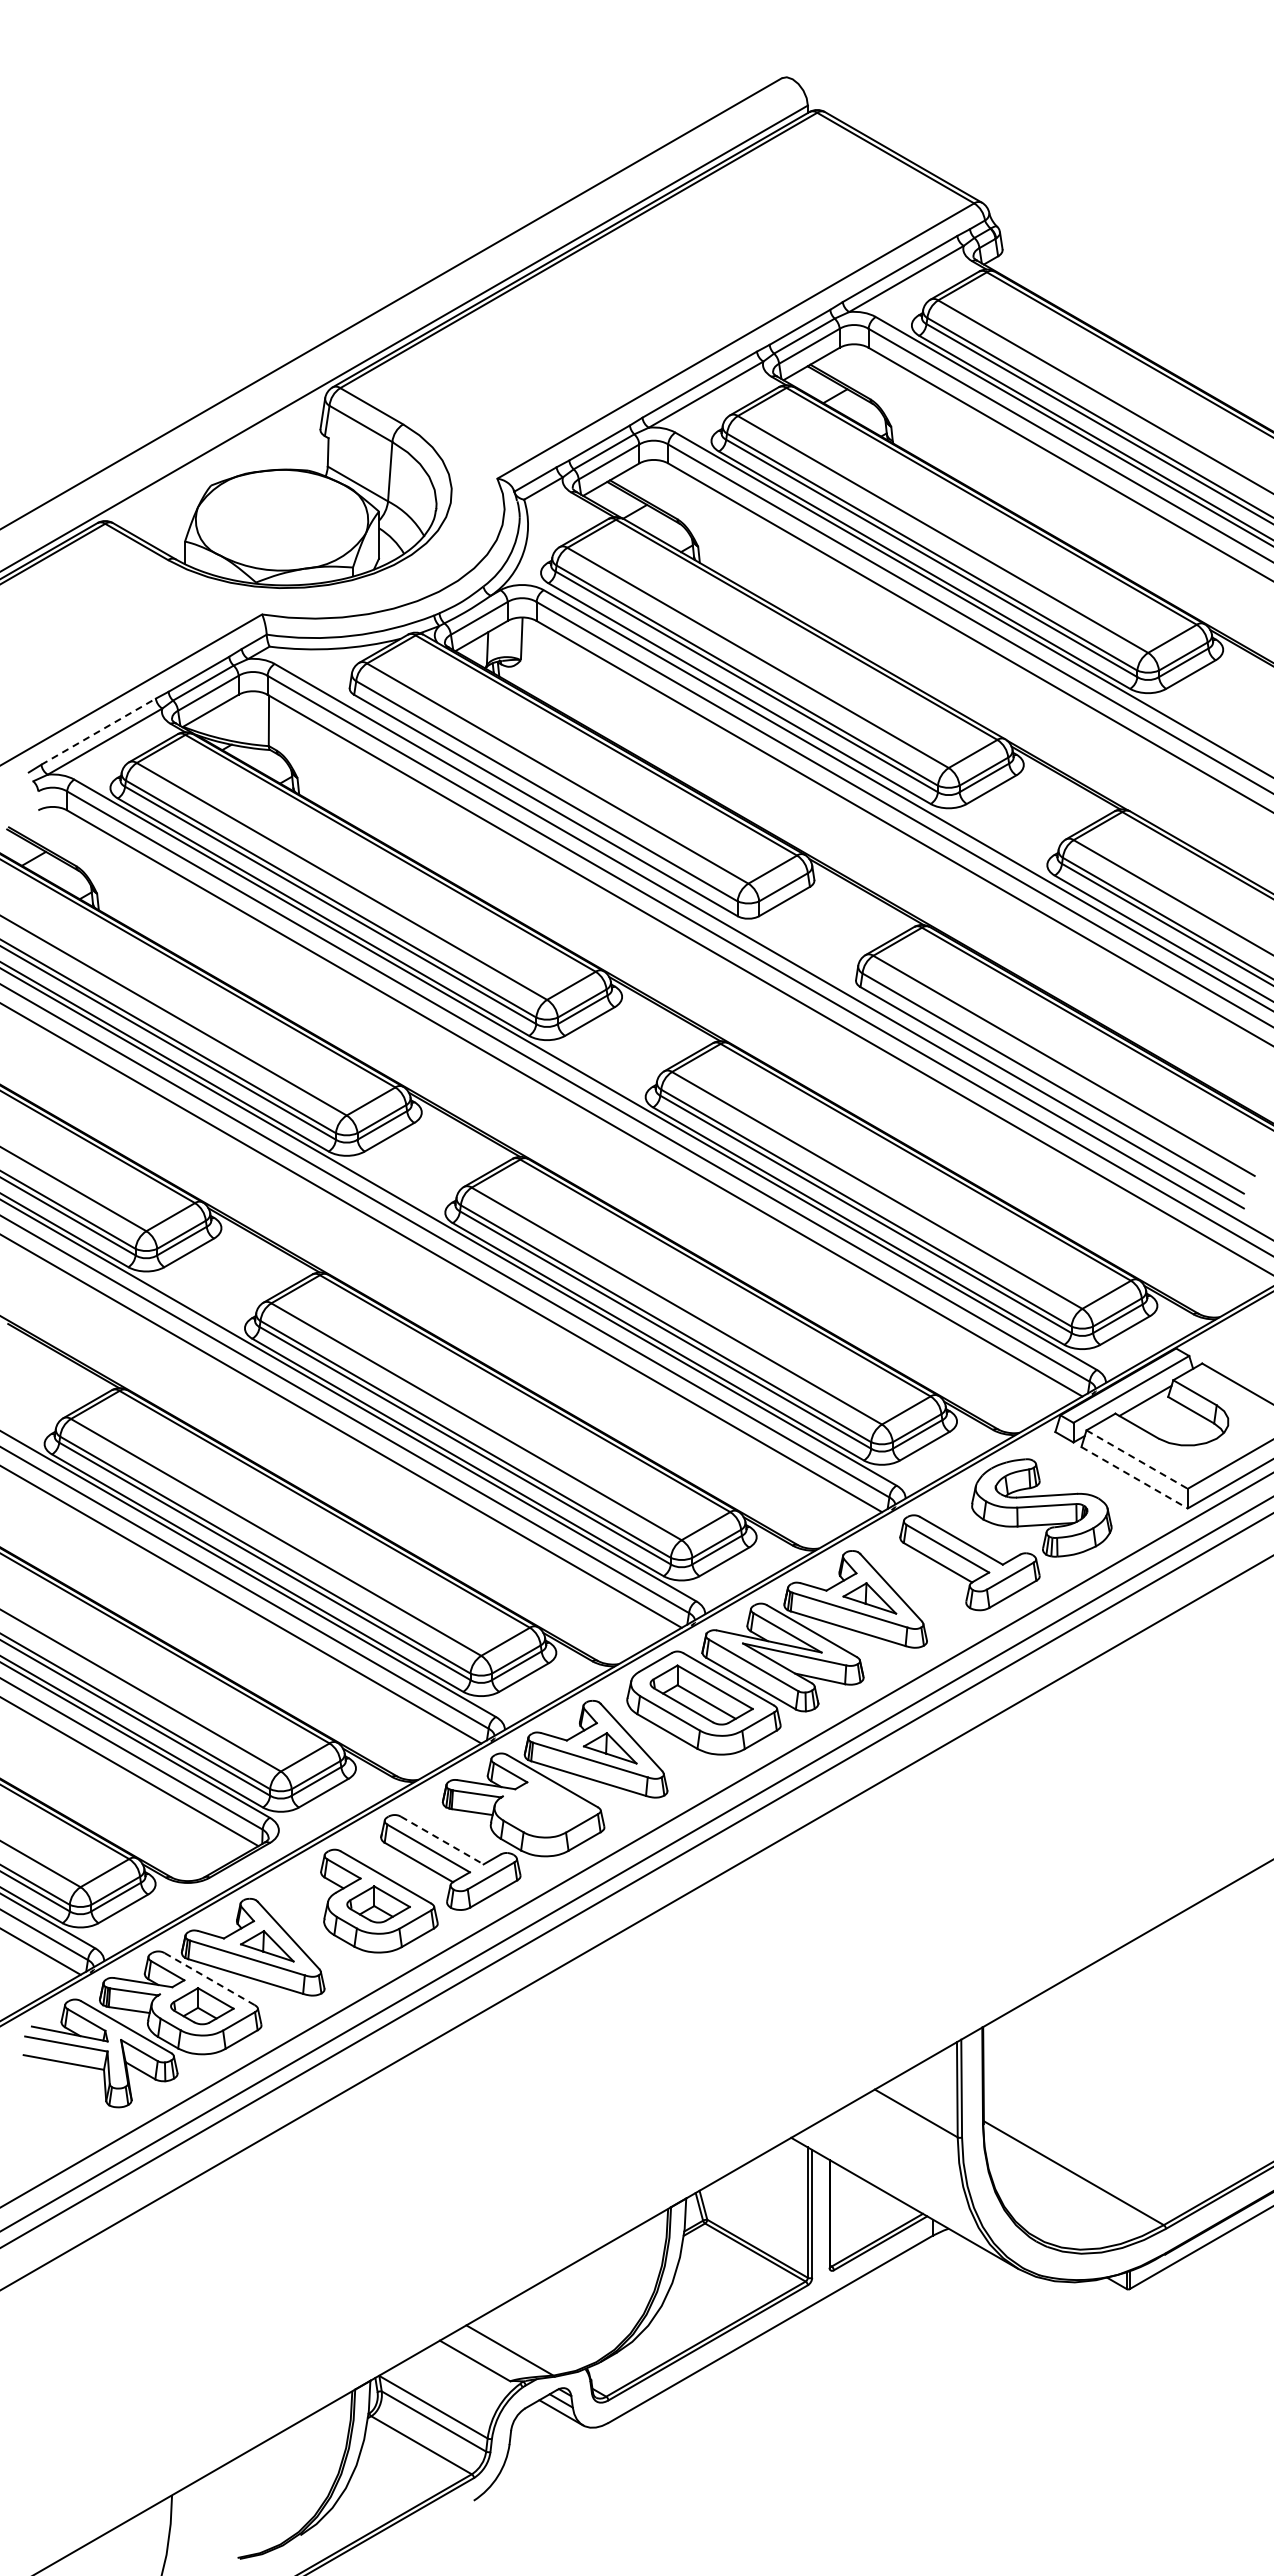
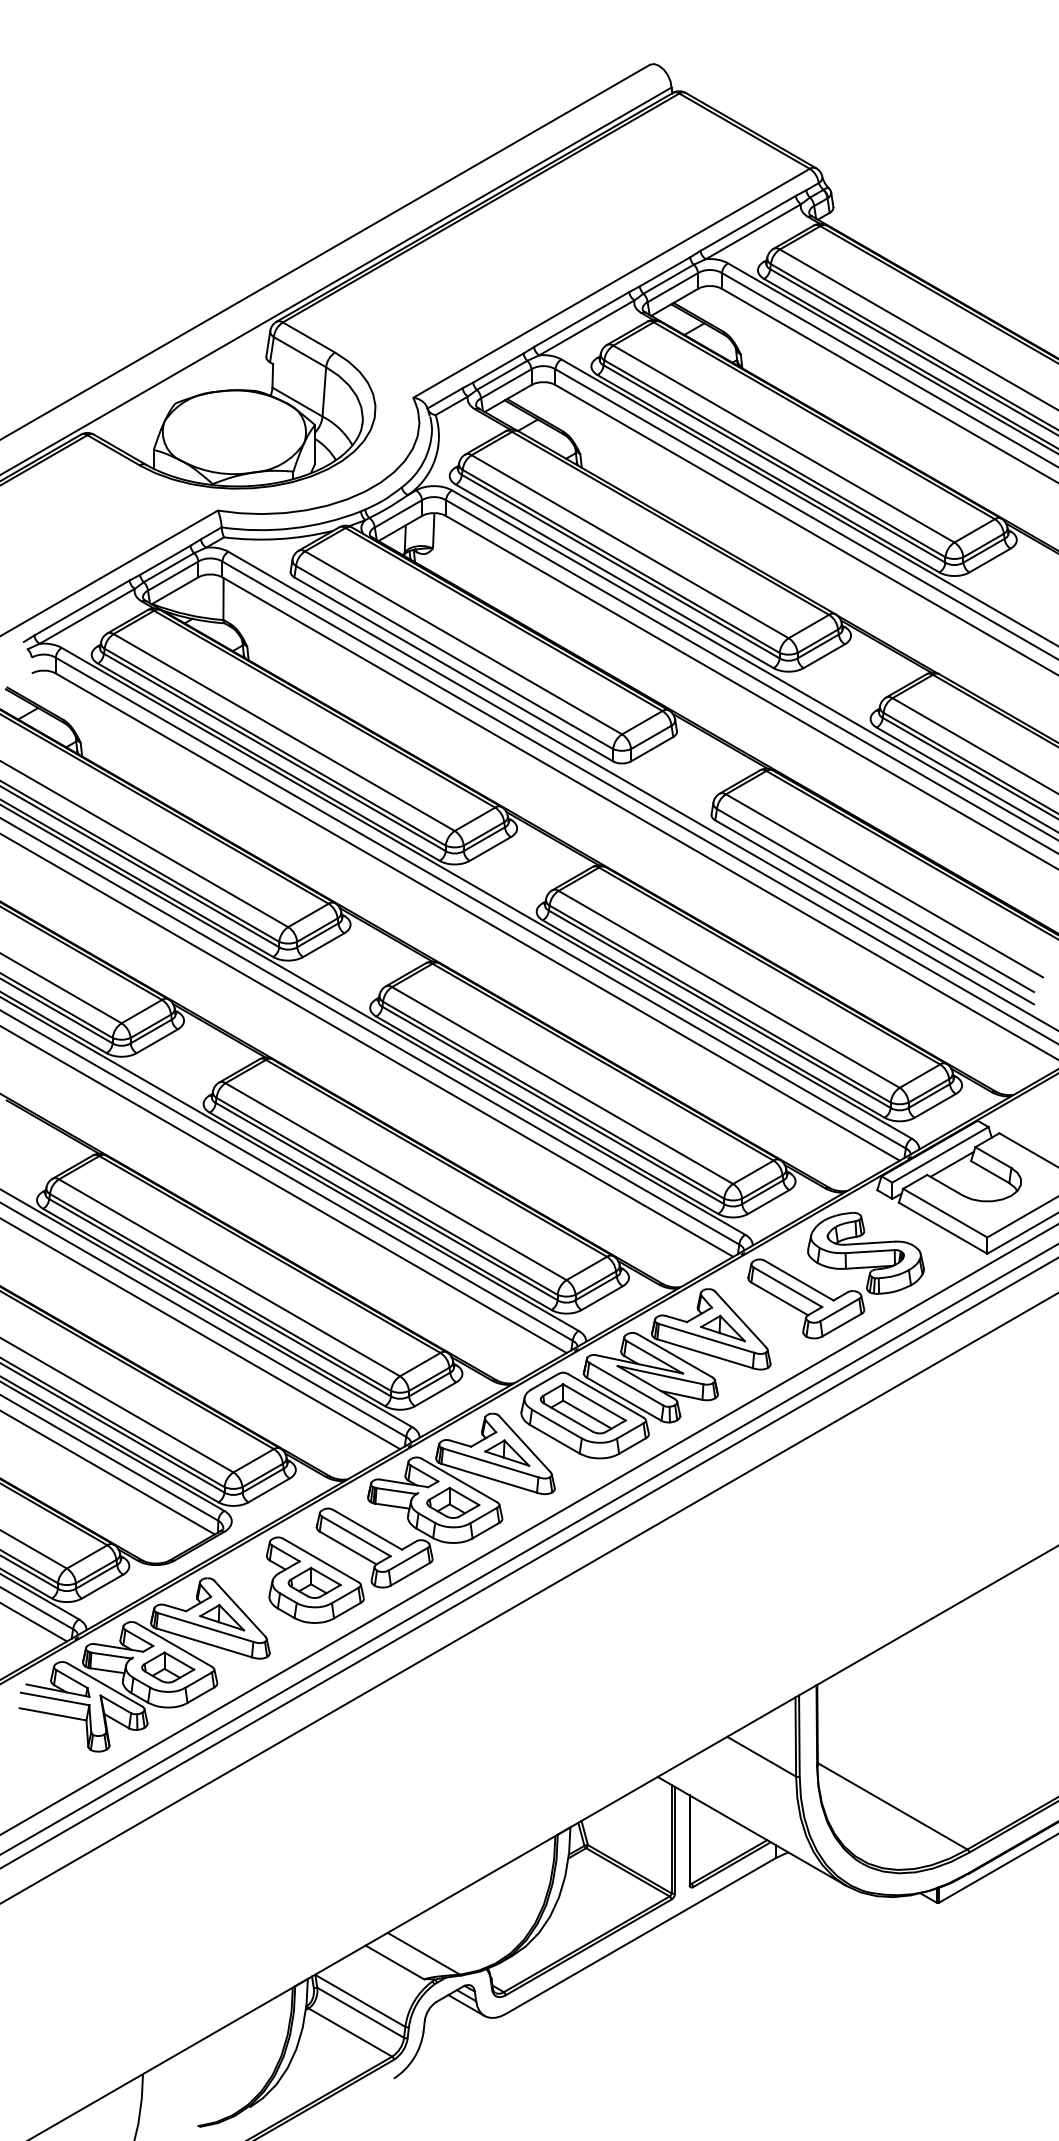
line: (99, 731) -> (82, 607), dashed -> solid
line: (1137, 1459) -> (945, 1213), dashed -> solid
line: (1135, 1478) -> (943, 1228), dashed -> solid
part: (545, 1808) -> (453, 1503), added
line: (442, 1840) -> (367, 1529), dashed -> solid
line: (209, 1979) -> (174, 1645), dashed -> solid

